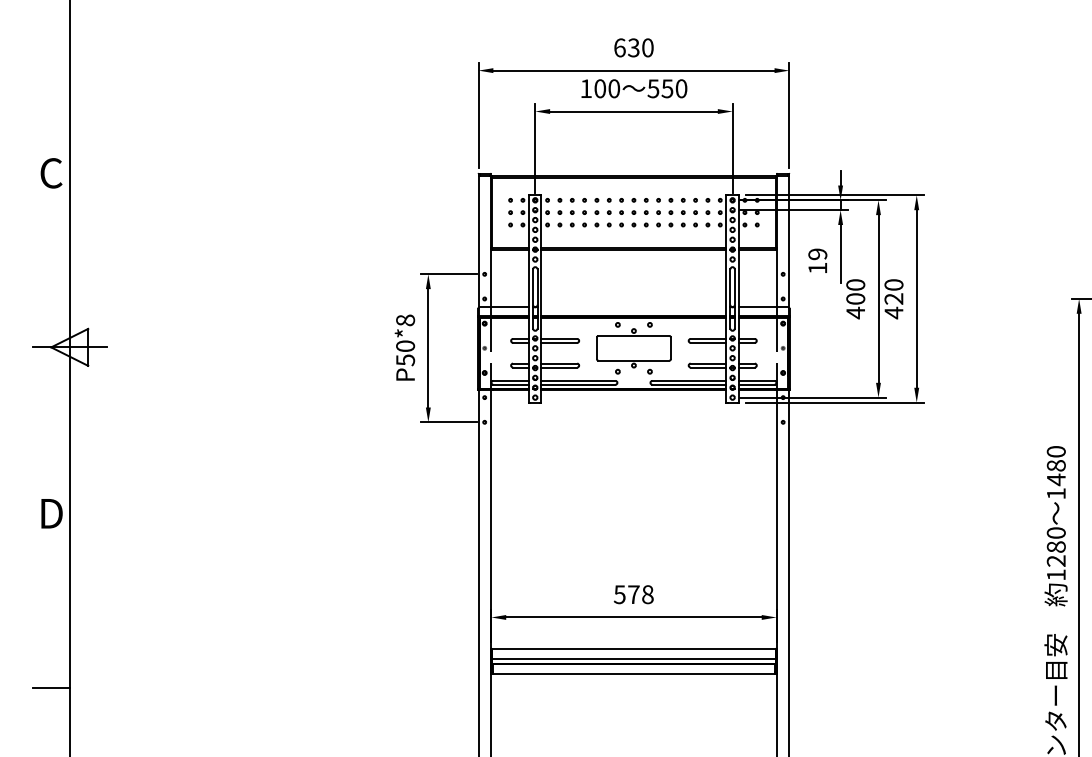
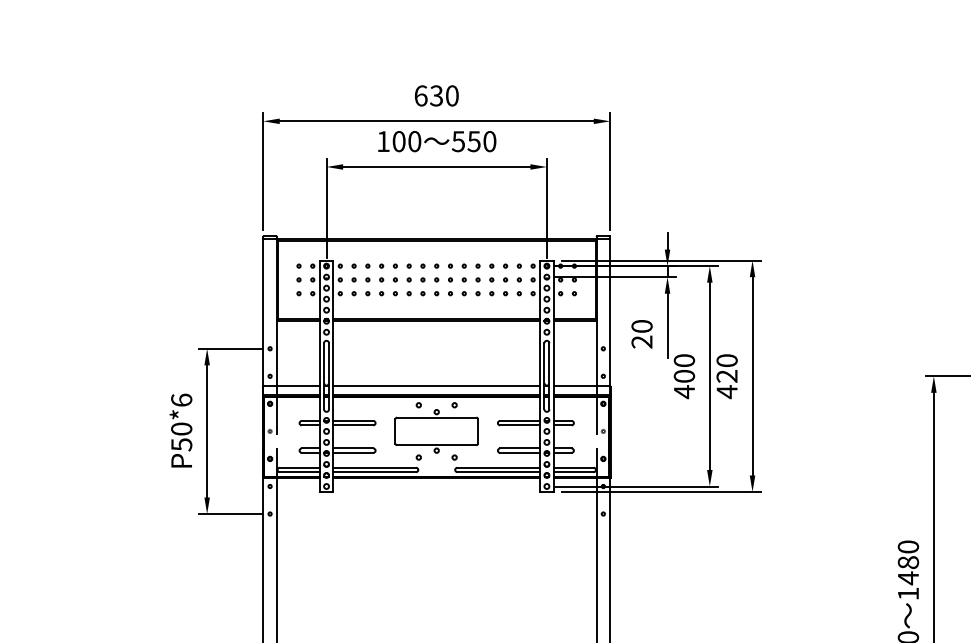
text: (817, 261) -> (641, 334), 19 -> 20
line: (633, 307) -> (436, 385), added
text: (405, 320) -> (181, 400), P50*8 -> P50*6

